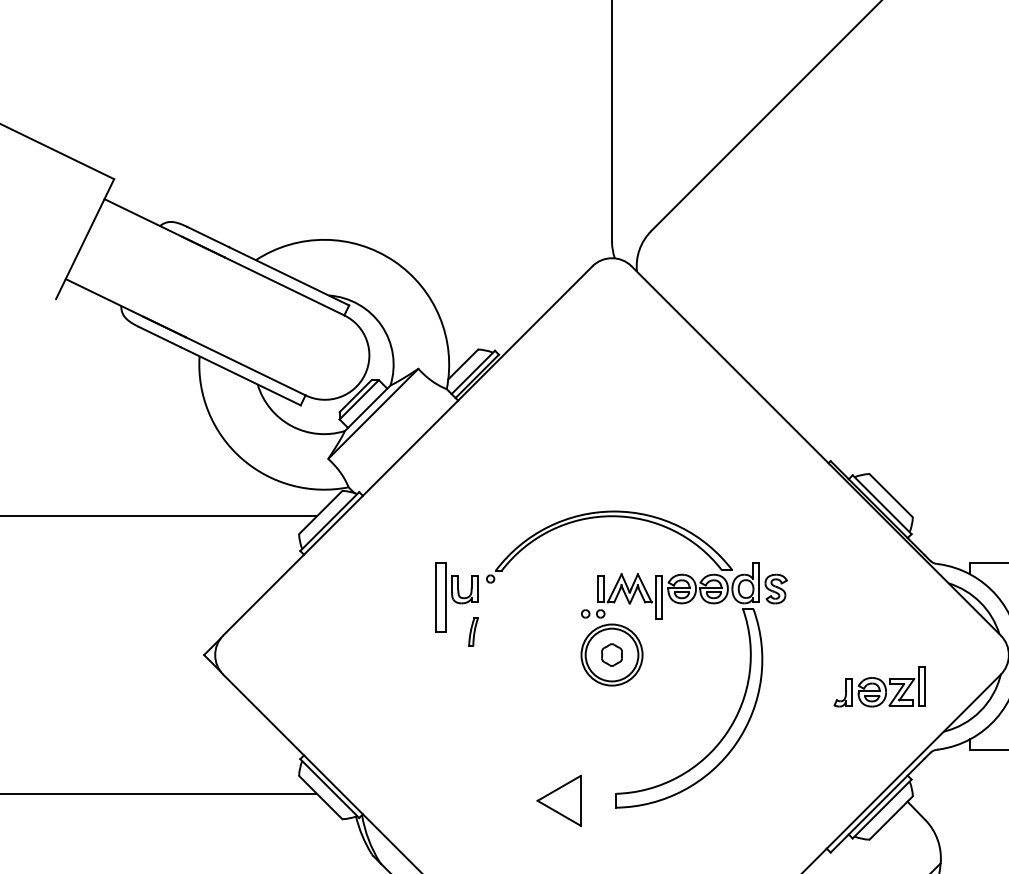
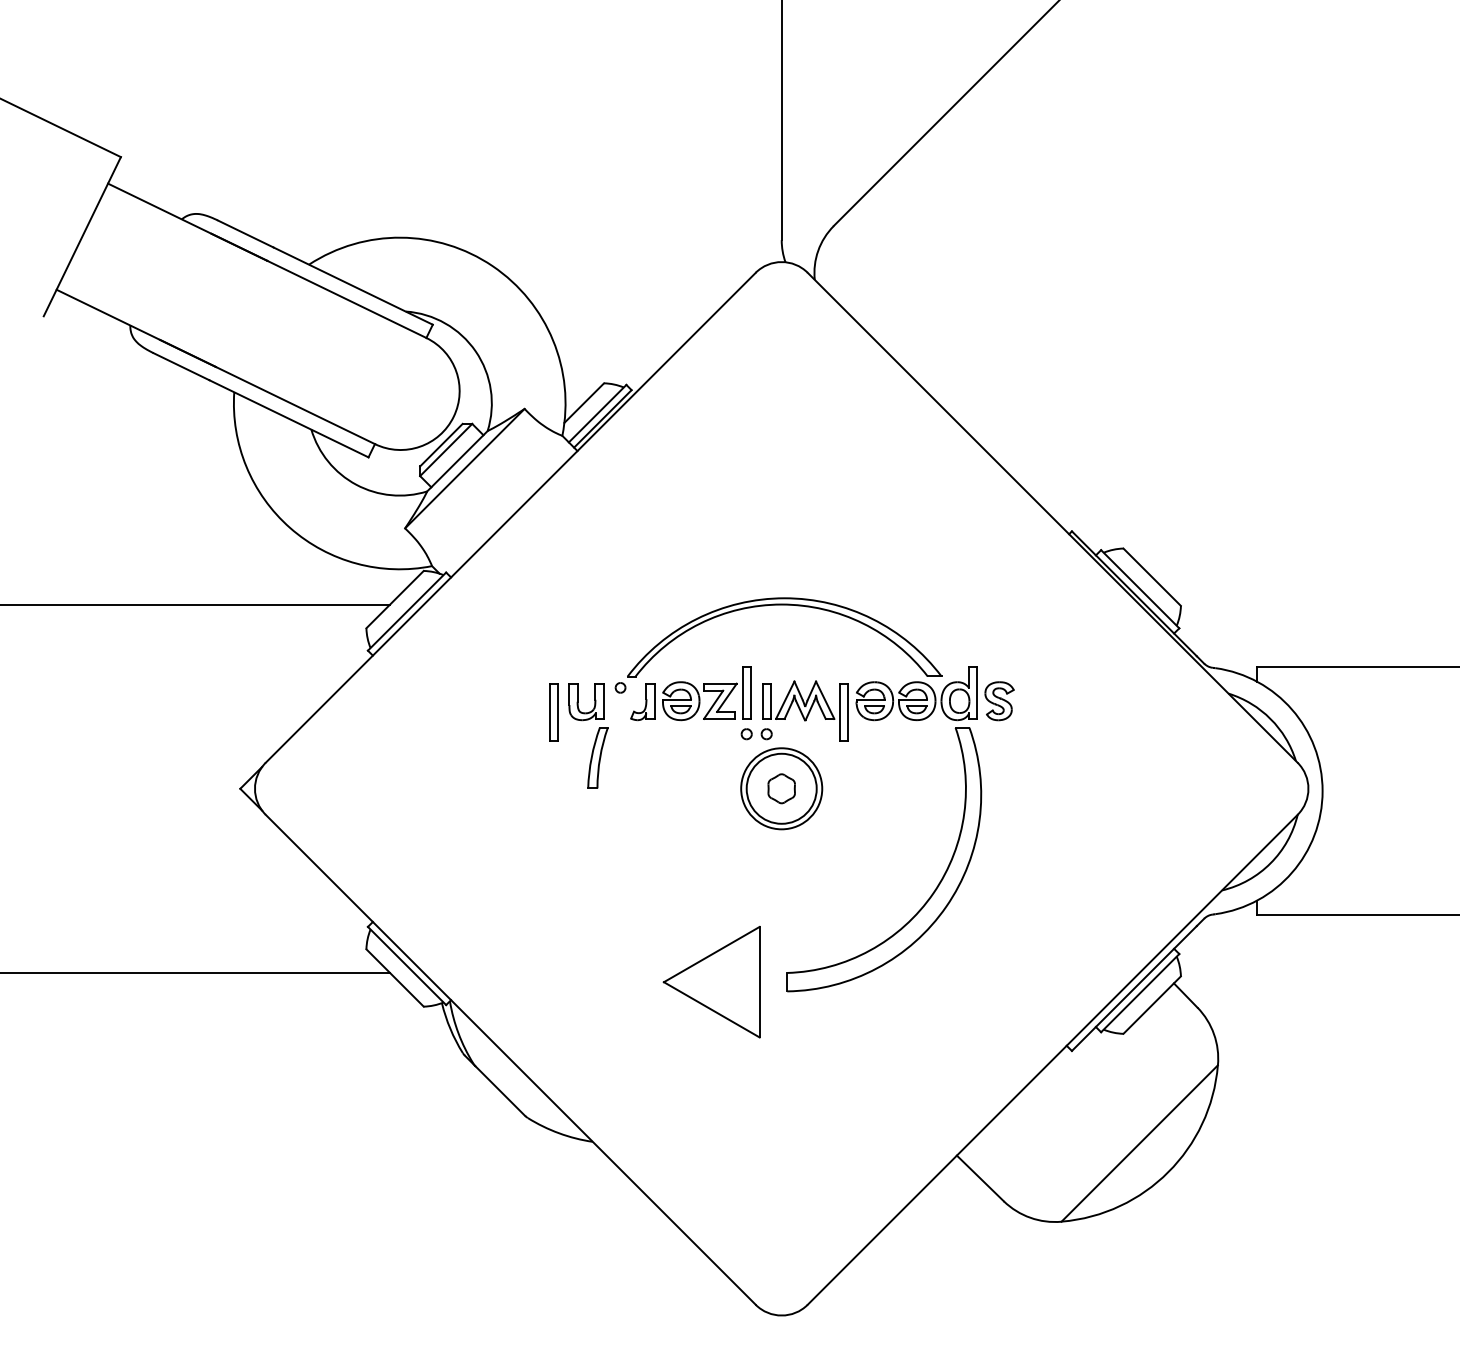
part: (440, 597) -> (553, 712), size x0.62
part: (473, 631) -> (597, 757), size x1.67
part: (879, 686) -> (690, 693), moved
part: (559, 800) -> (711, 982), size x1.67

